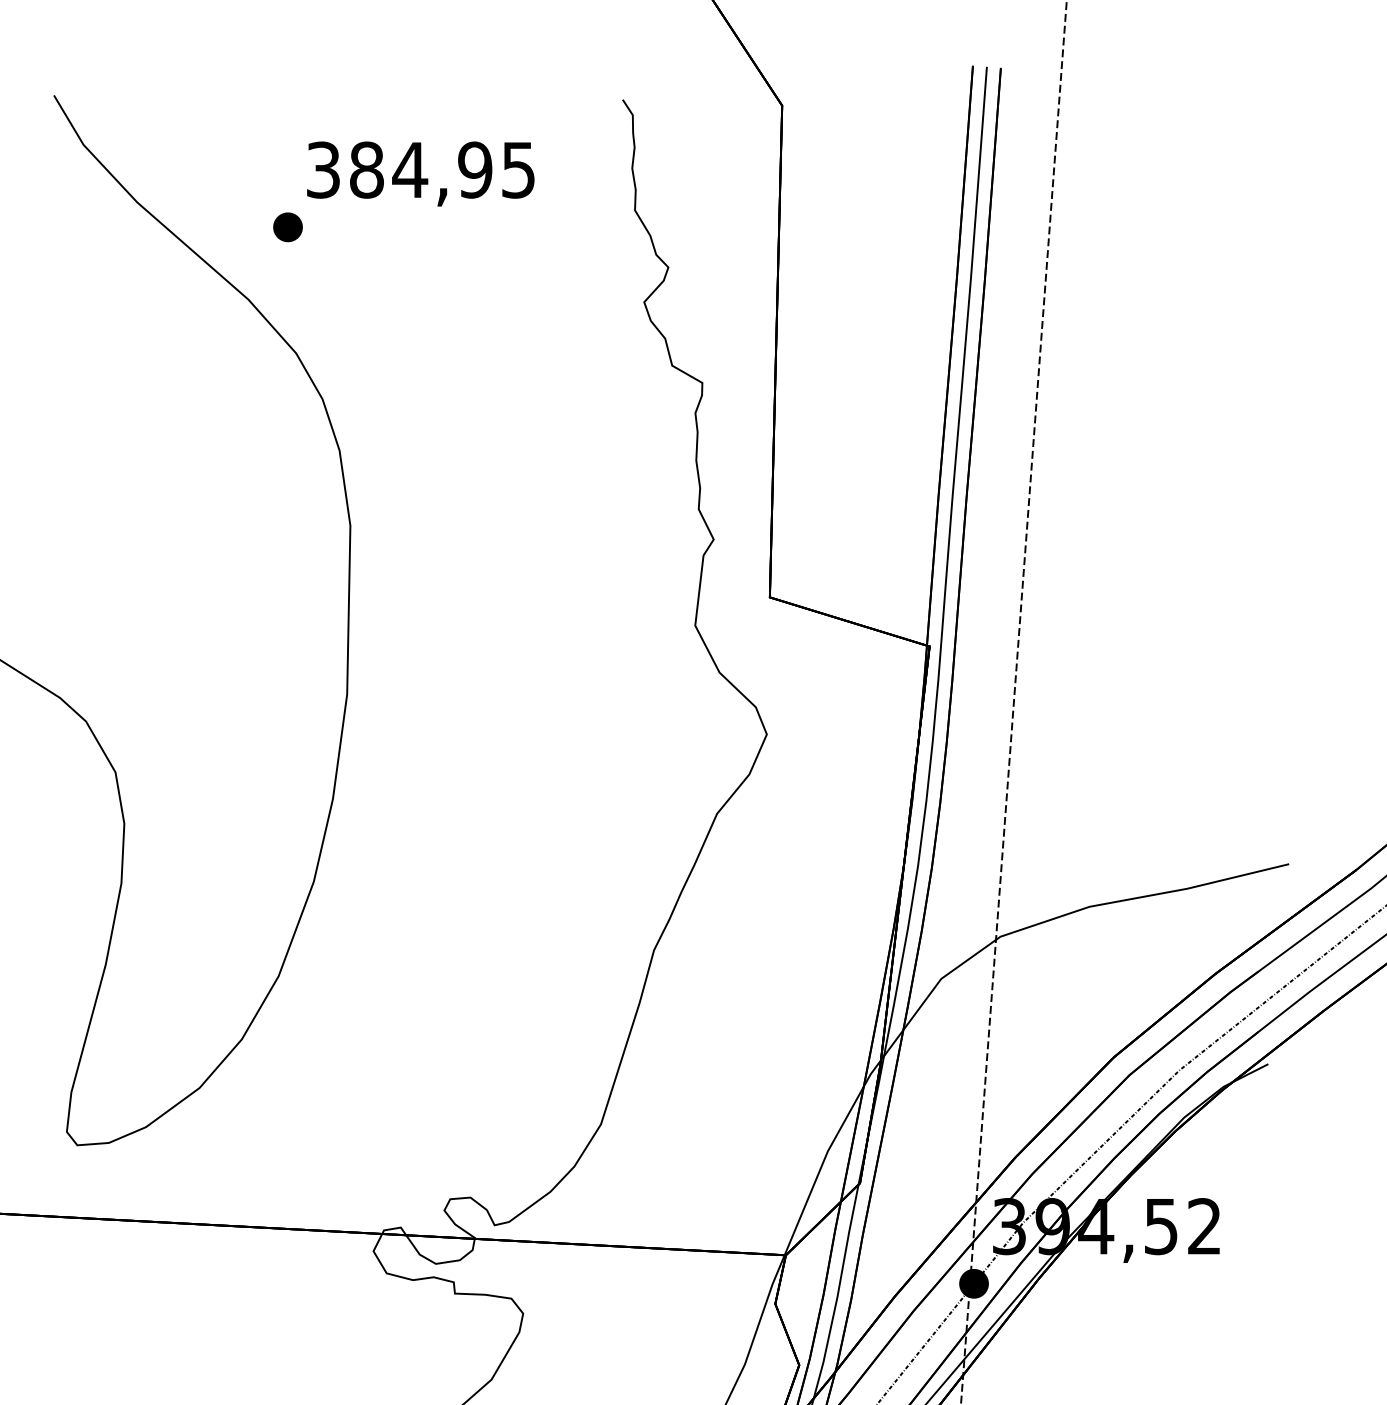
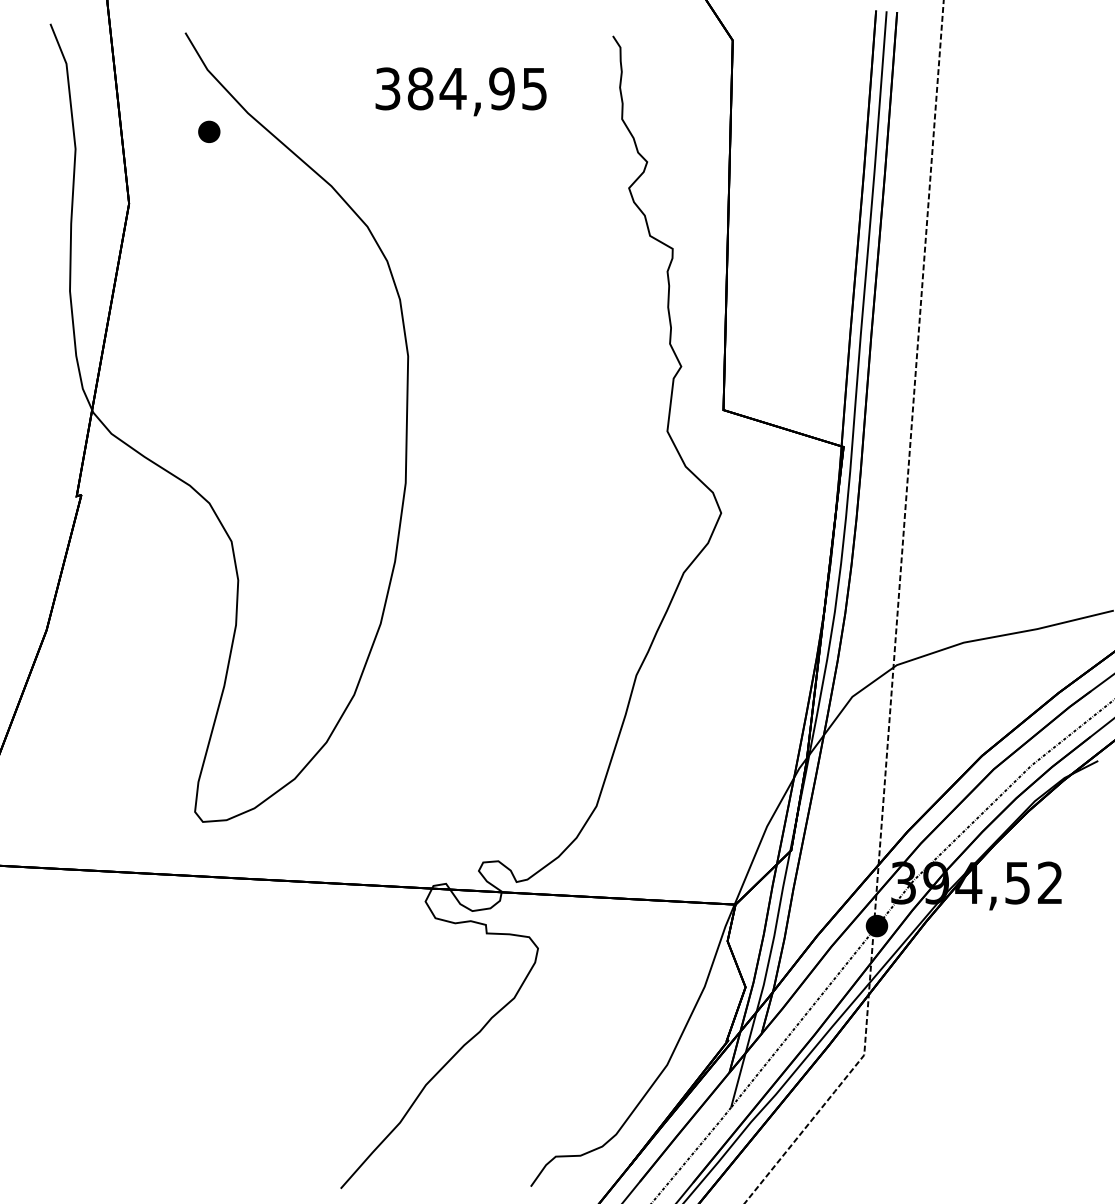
part: (288, 226) -> (209, 131), moved

